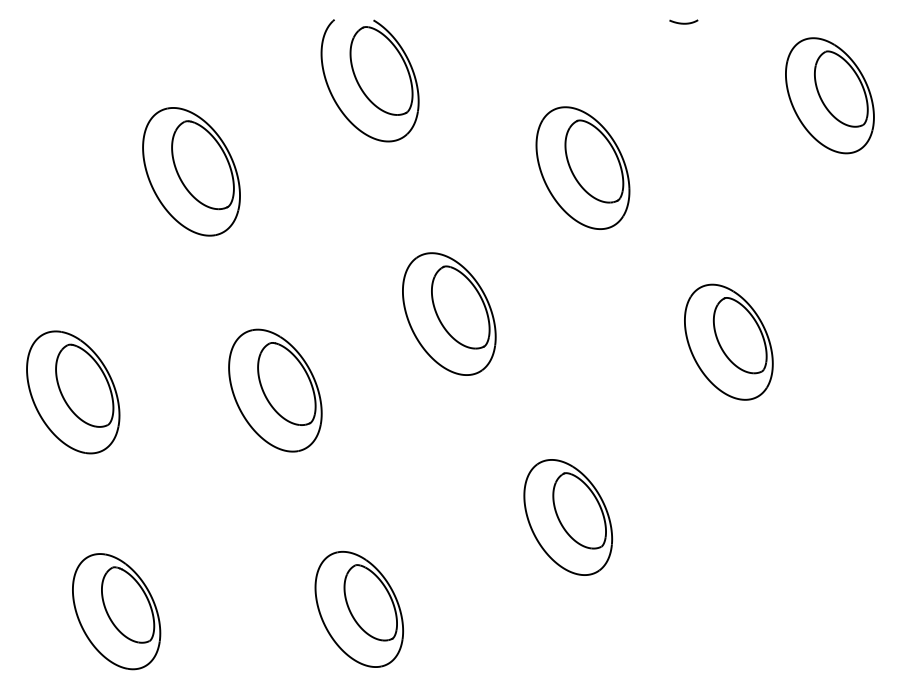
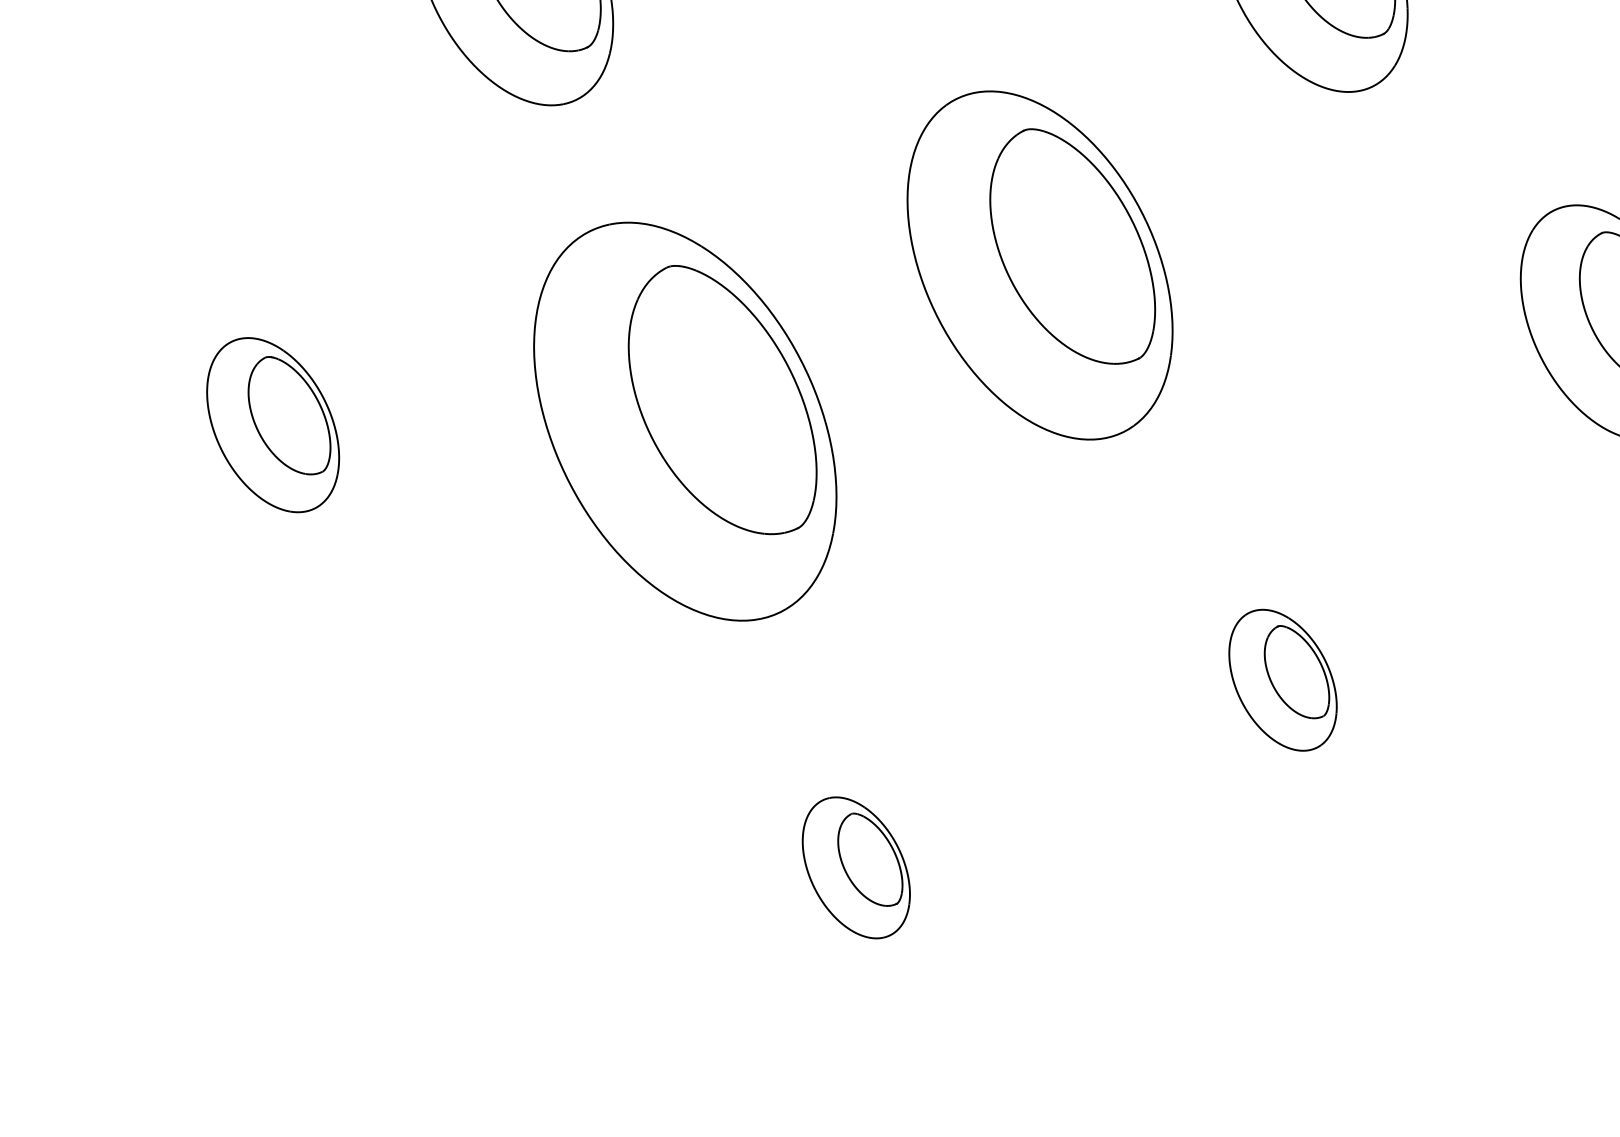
part: (449, 313) -> (1040, 264), size x1.4
part: (275, 390) -> (685, 421), size x1.6
part: (73, 392) -> (273, 425), size x0.7
part: (568, 517) -> (1283, 680), size x0.6
part: (358, 609) -> (854, 867), size x0.6
part: (116, 611) -> (361, 872), removed

